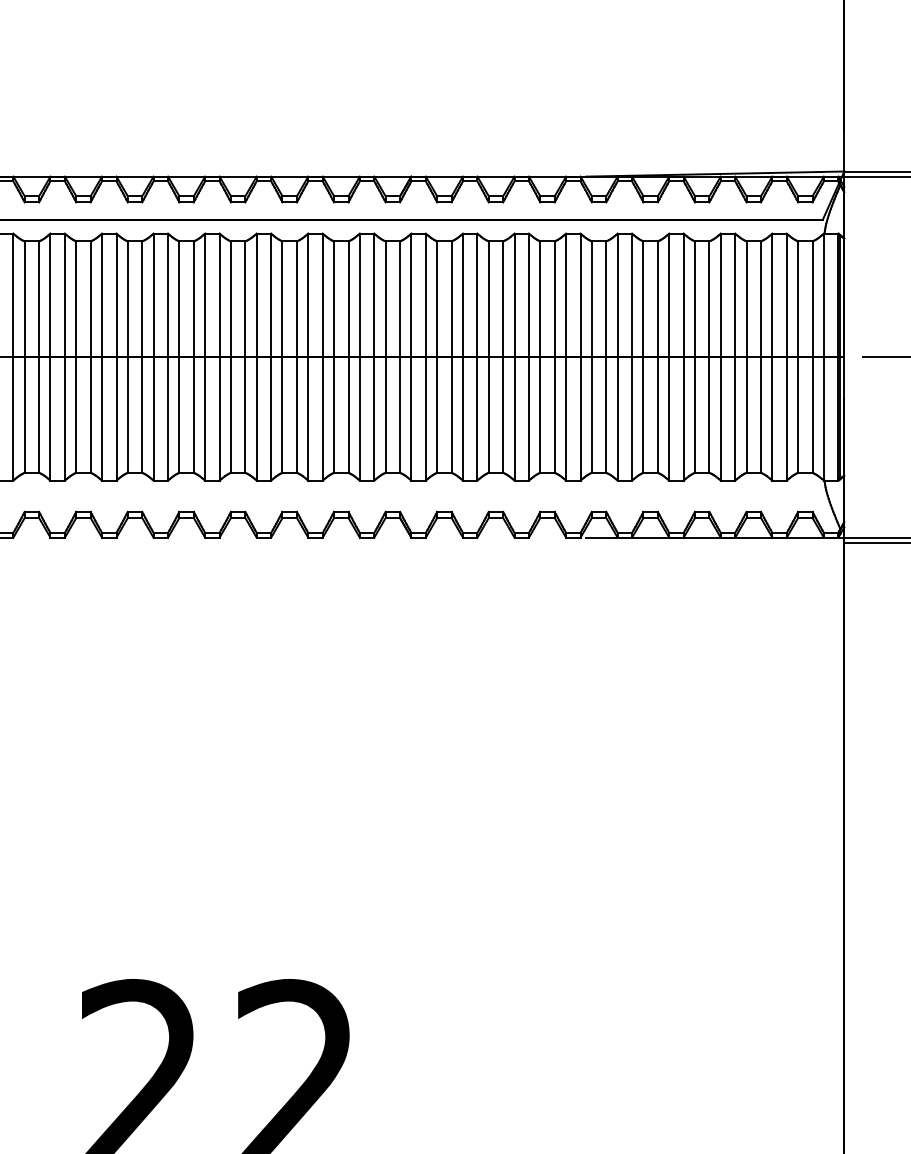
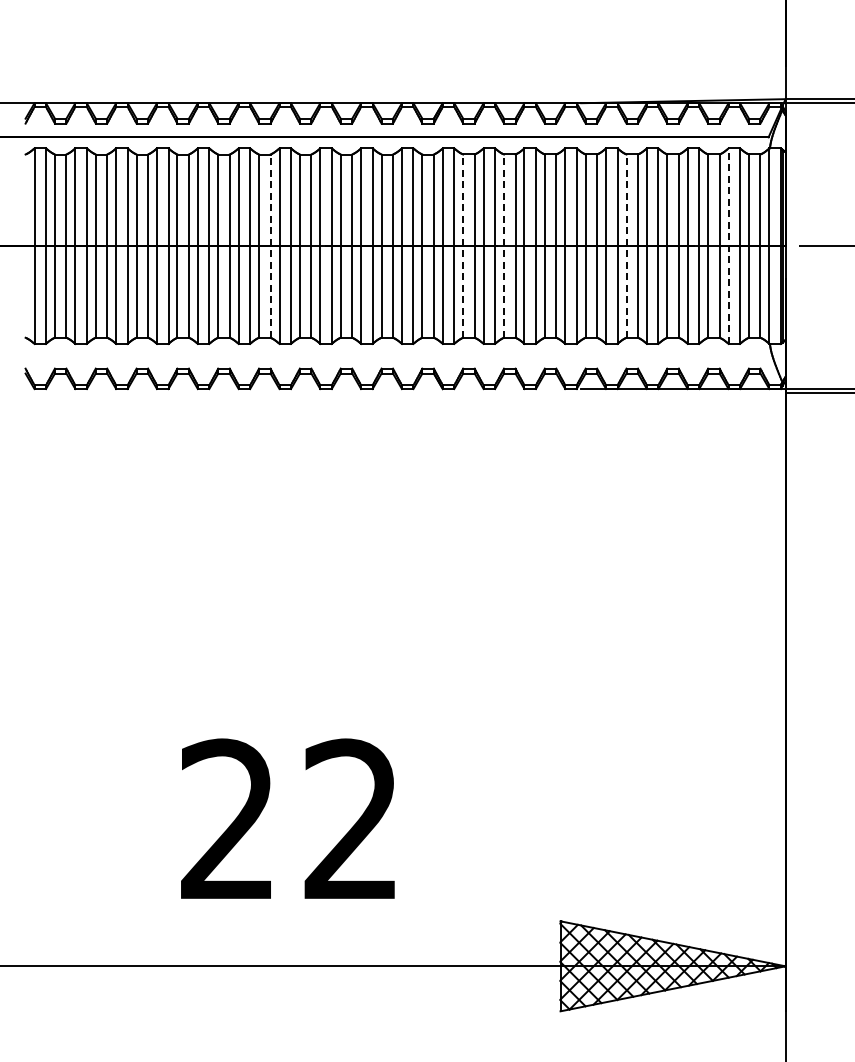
line: (193, 357) -> (270, 246), solid -> dashed
line: (437, 357) -> (463, 246), solid -> dashed
line: (489, 357) -> (504, 246), solid -> dashed
line: (643, 357) -> (626, 246), solid -> dashed
line: (772, 357) -> (728, 246), solid -> dashed

